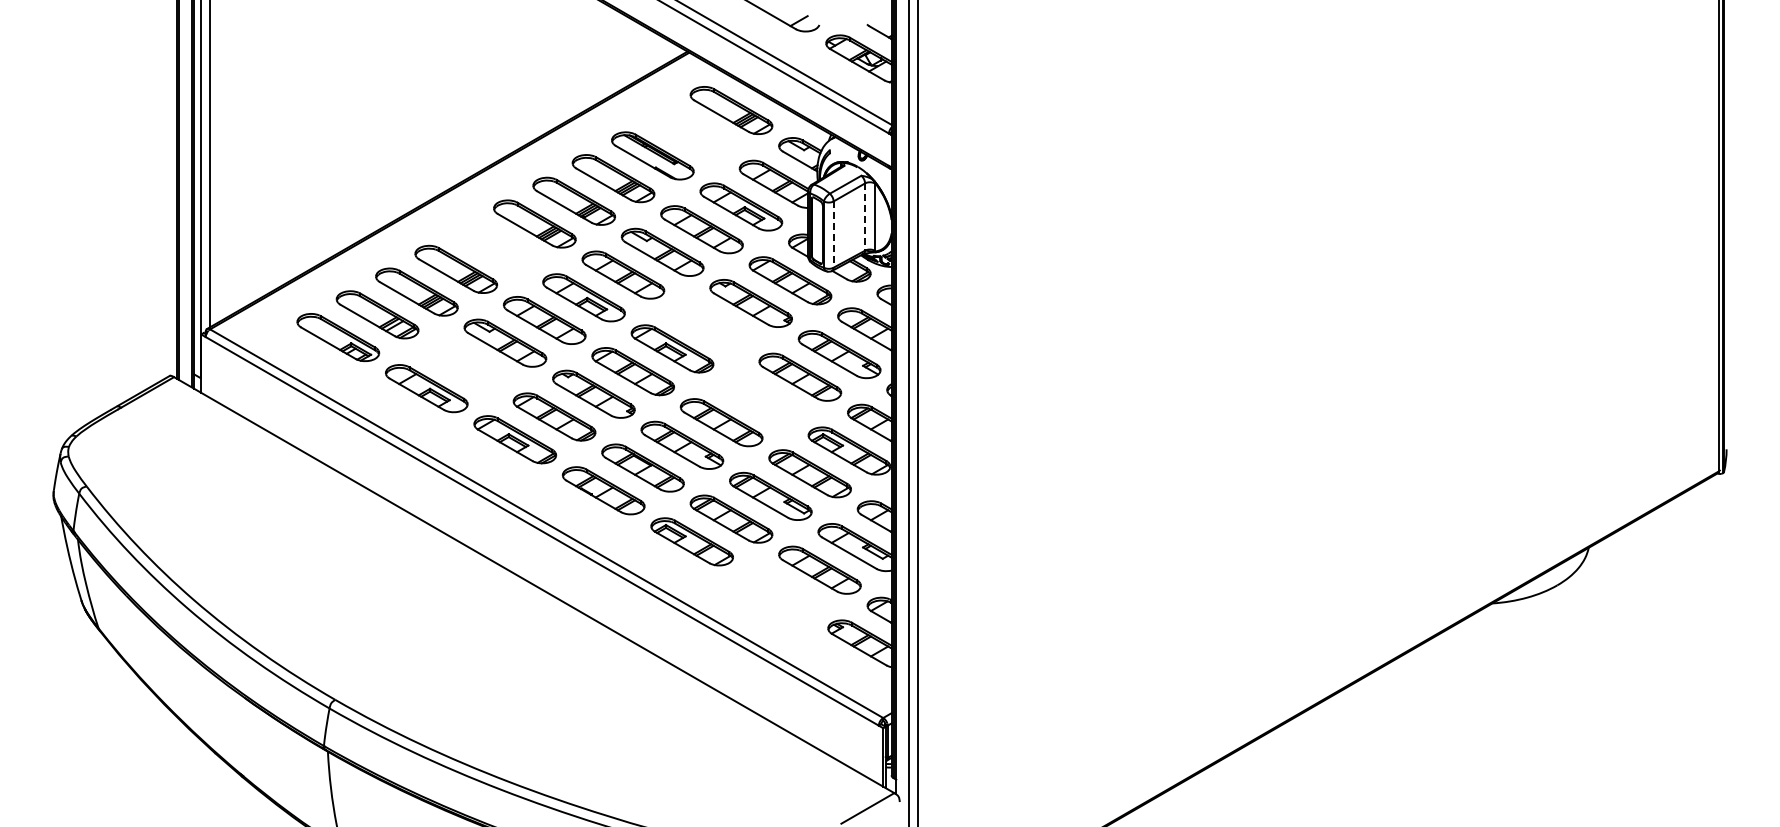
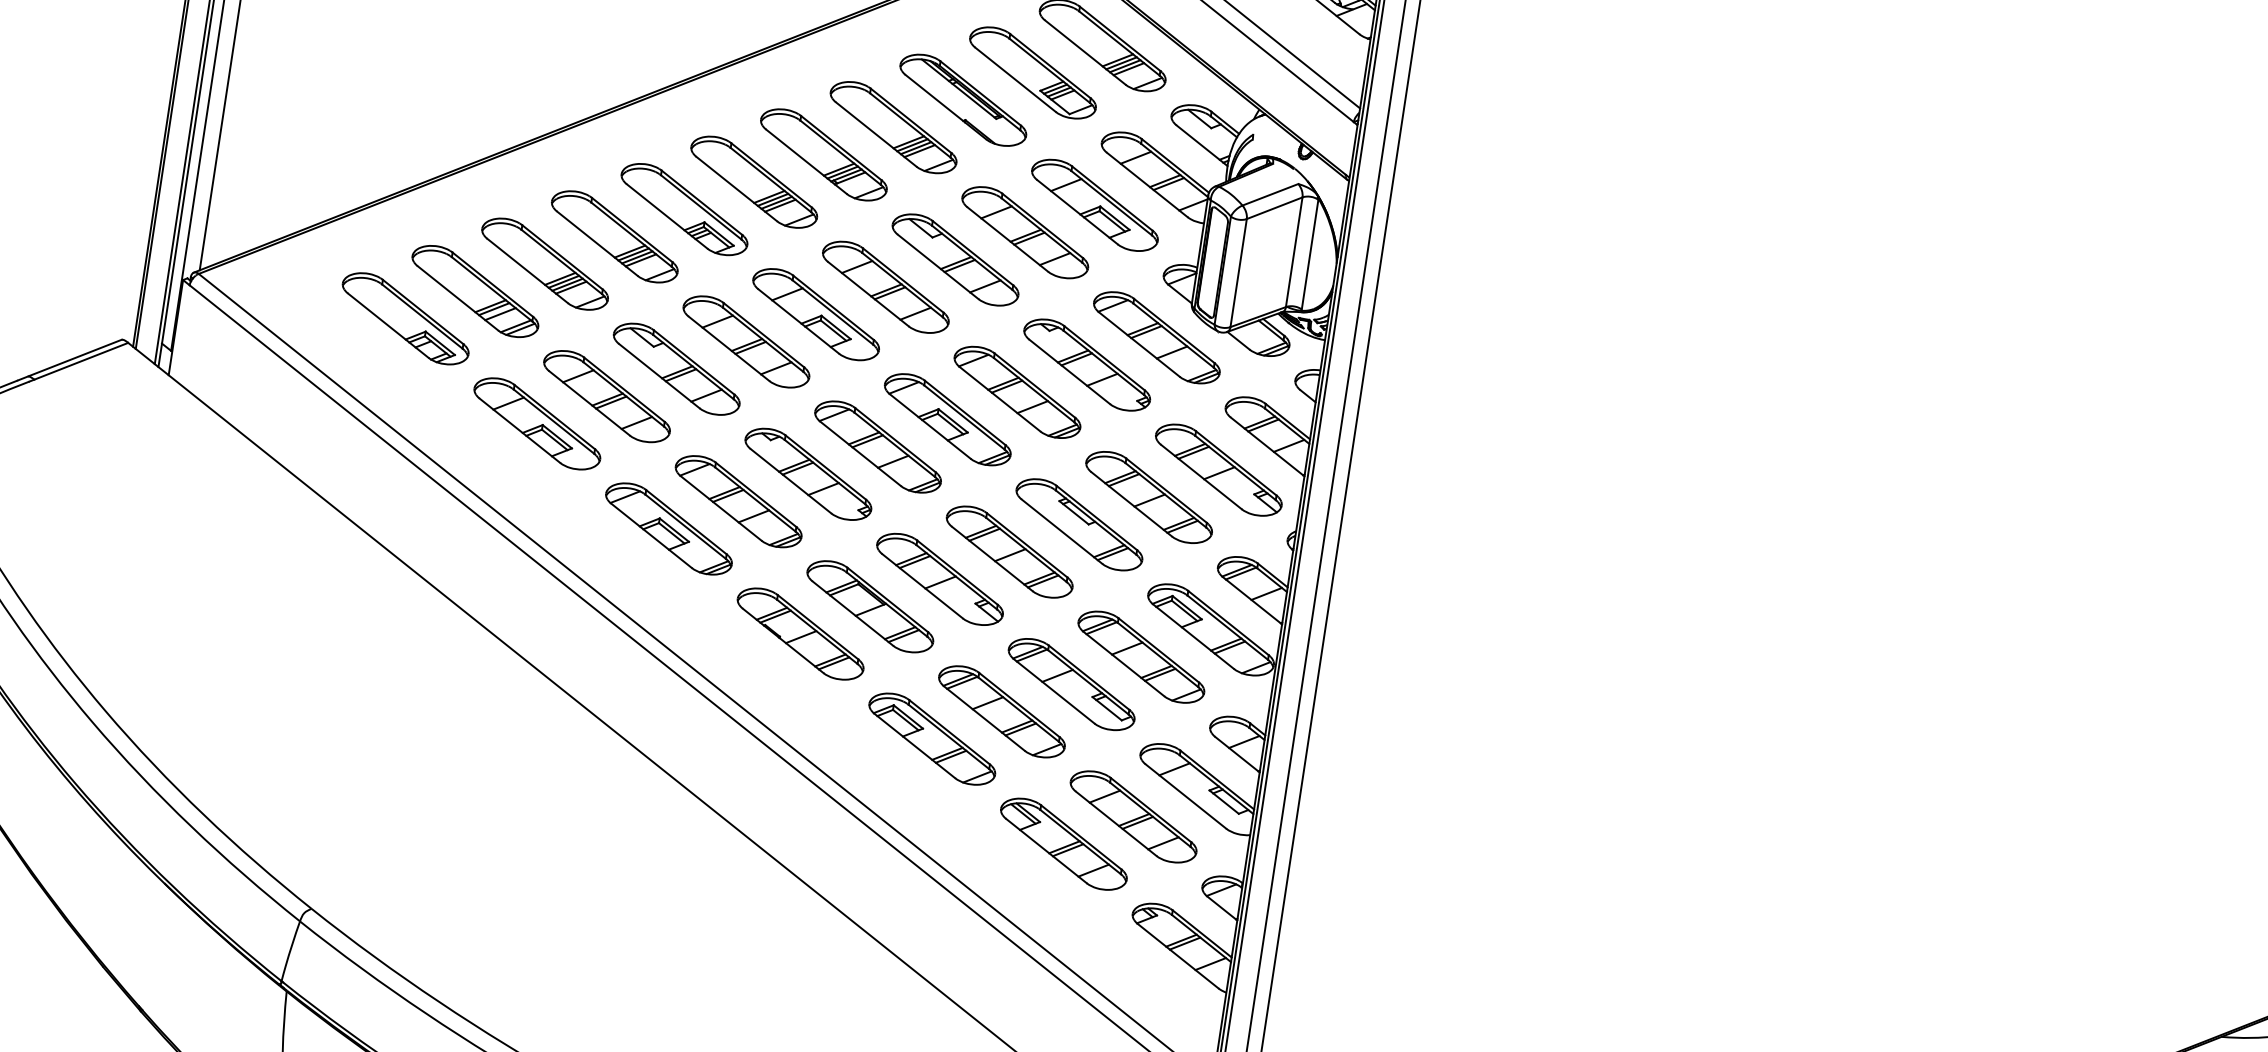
part: (691, 132) -> (1032, 71), added
line: (865, 217) -> (1294, 253), dashed -> solid
line: (833, 235) -> (1238, 274), dashed -> solid
part: (495, 246) -> (684, 209), added
part: (711, 325) -> (1017, 391), added
part: (465, 365) -> (606, 395), added
part: (760, 399) -> (1078, 523), added
part: (780, 592) -> (1063, 843), added

